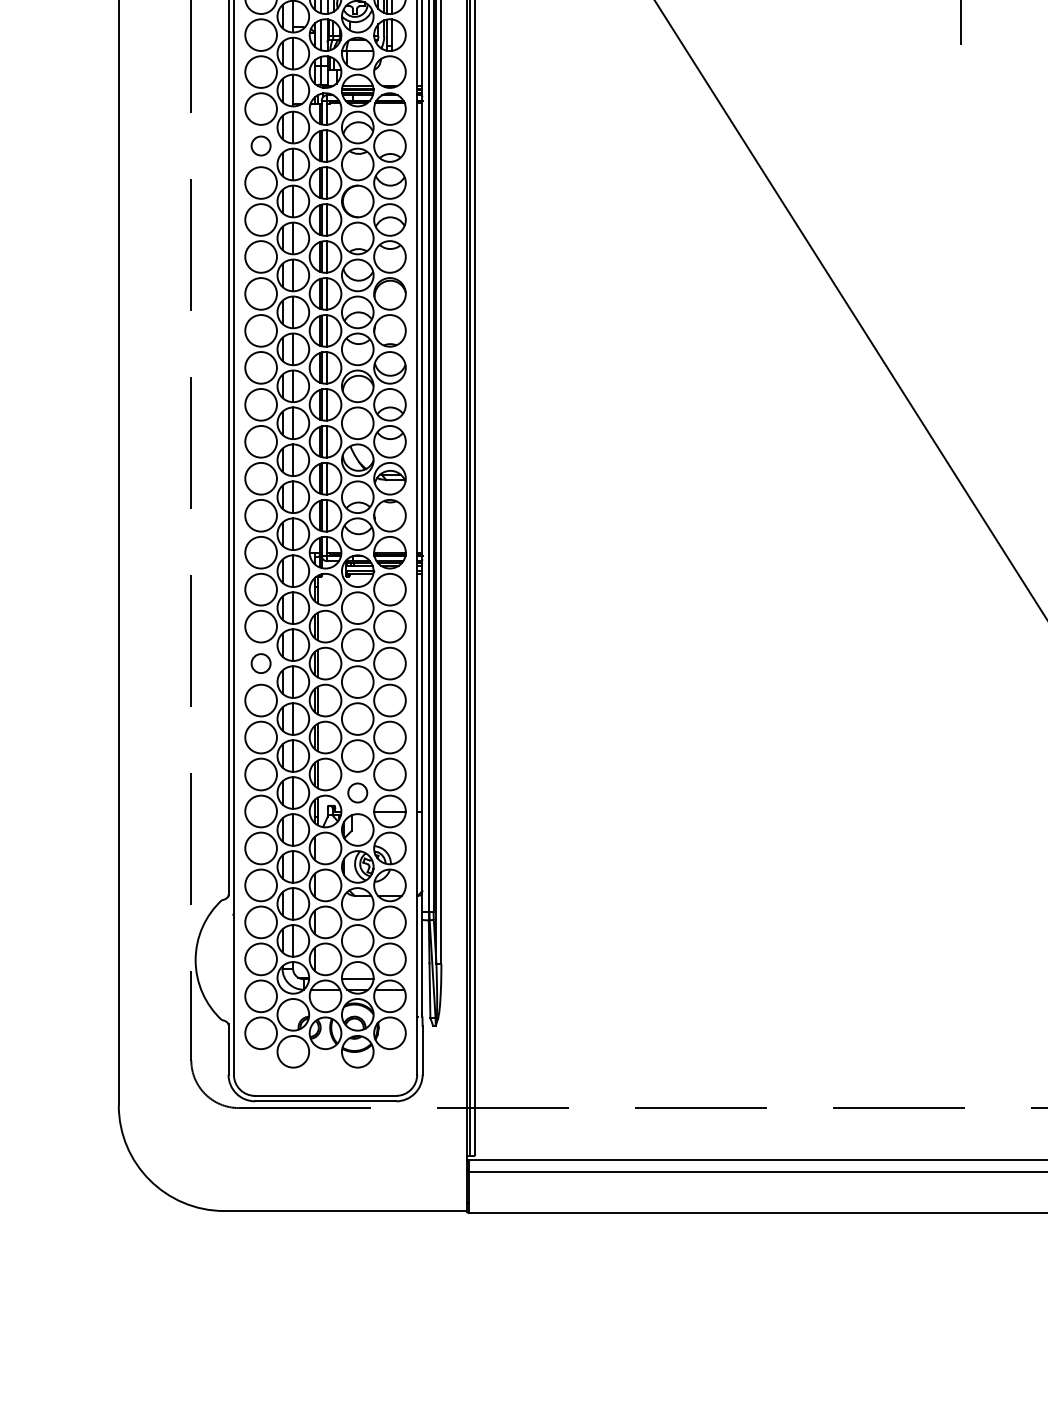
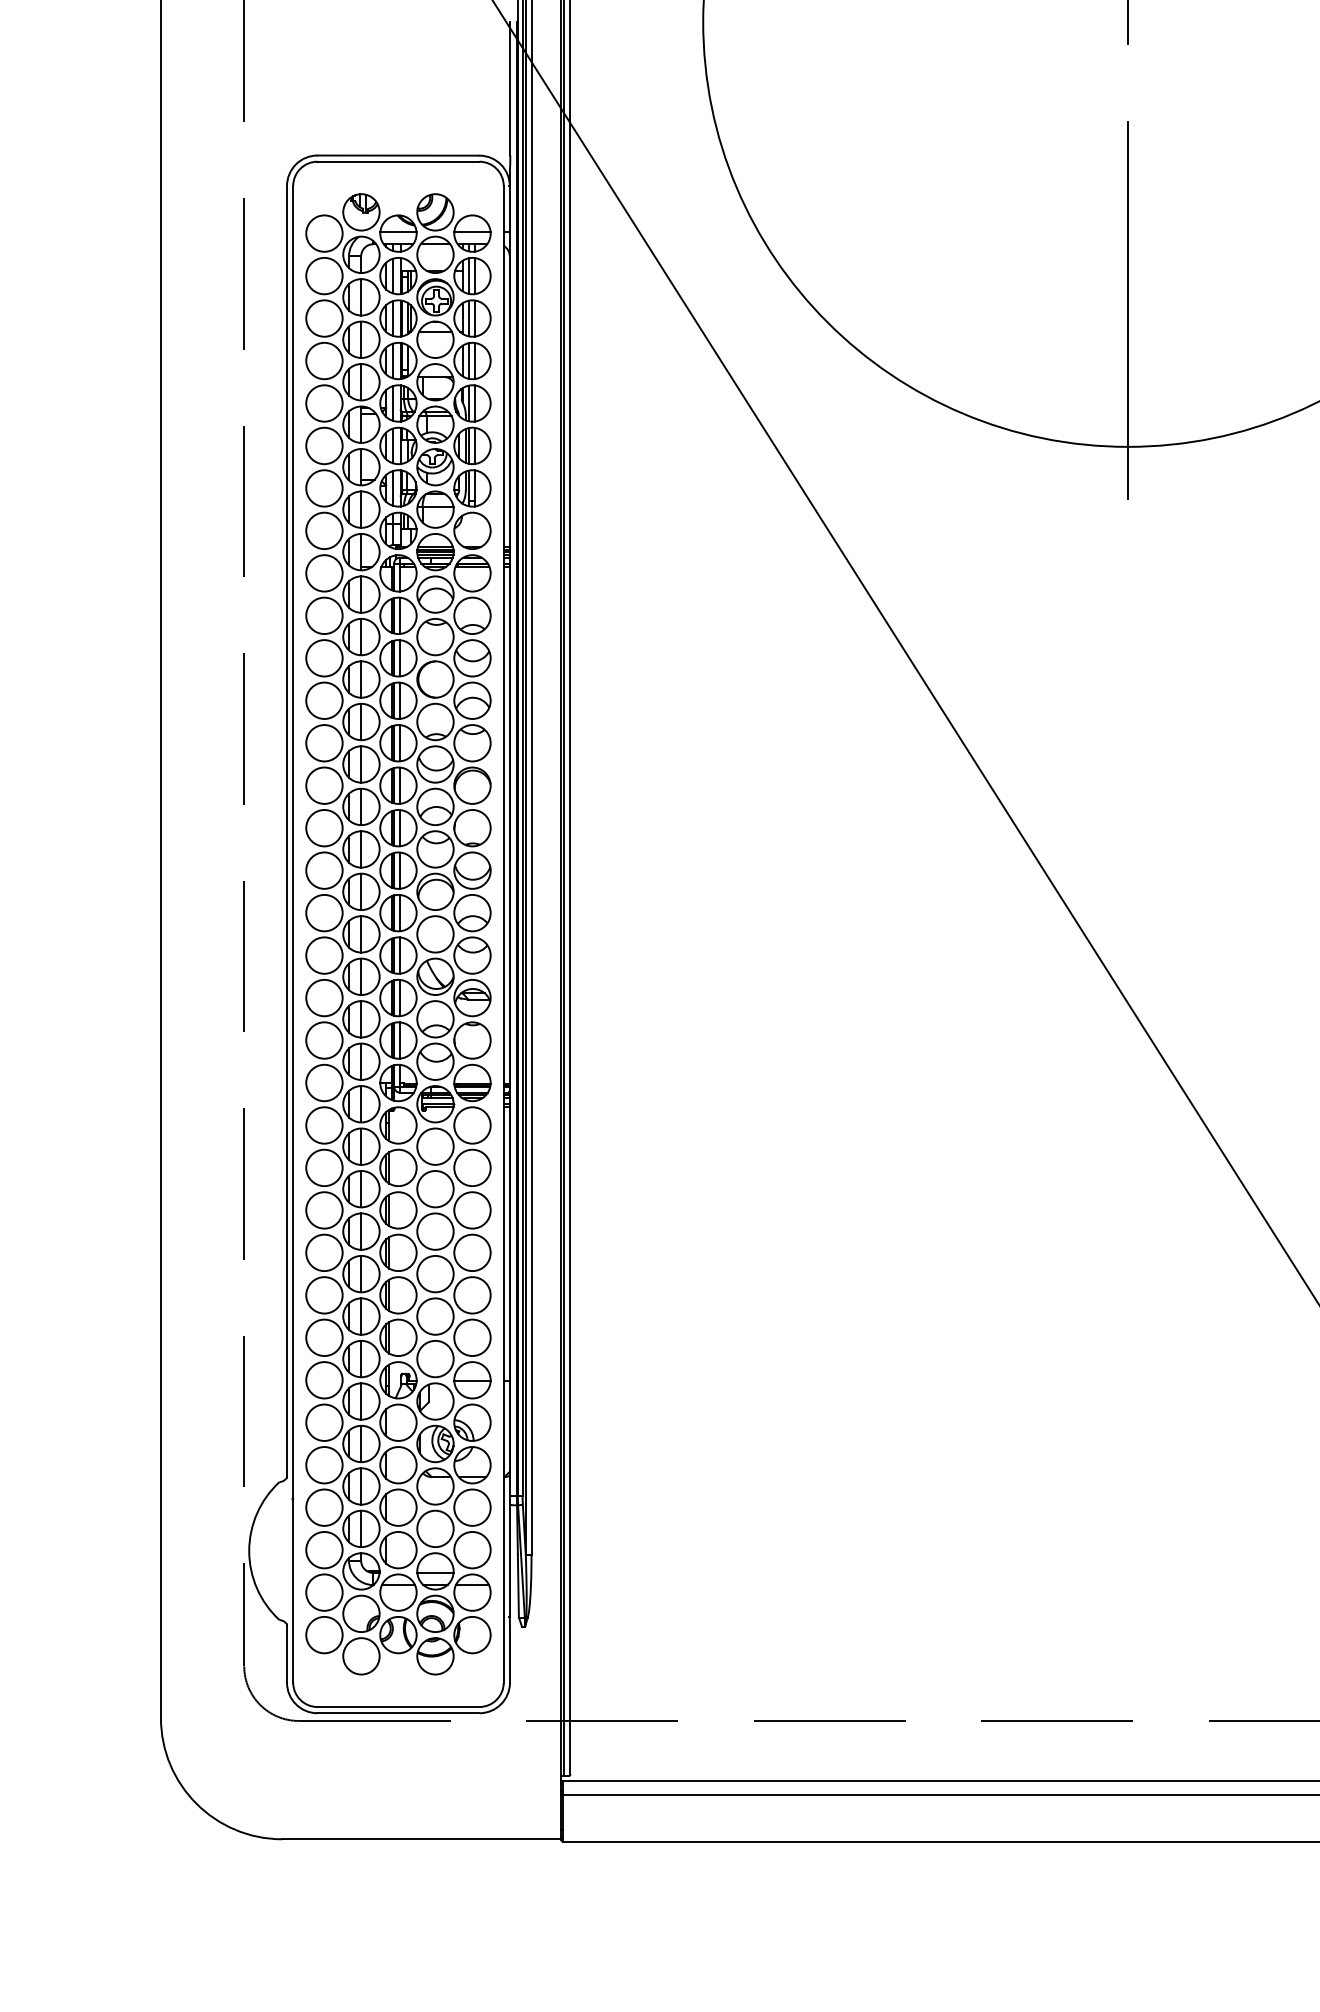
circle: (261, 145) -> (324, 615), size x1.67
circle: (261, 663) -> (324, 1210), size x1.67
circle: (357, 792) -> (435, 1358), size x1.67

